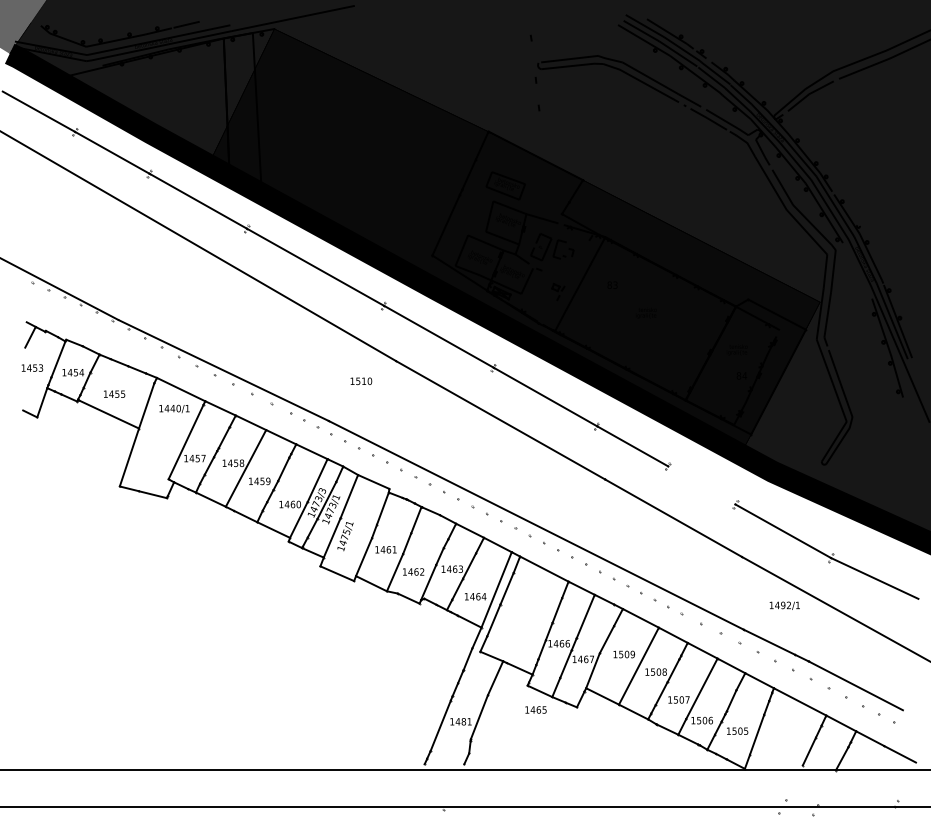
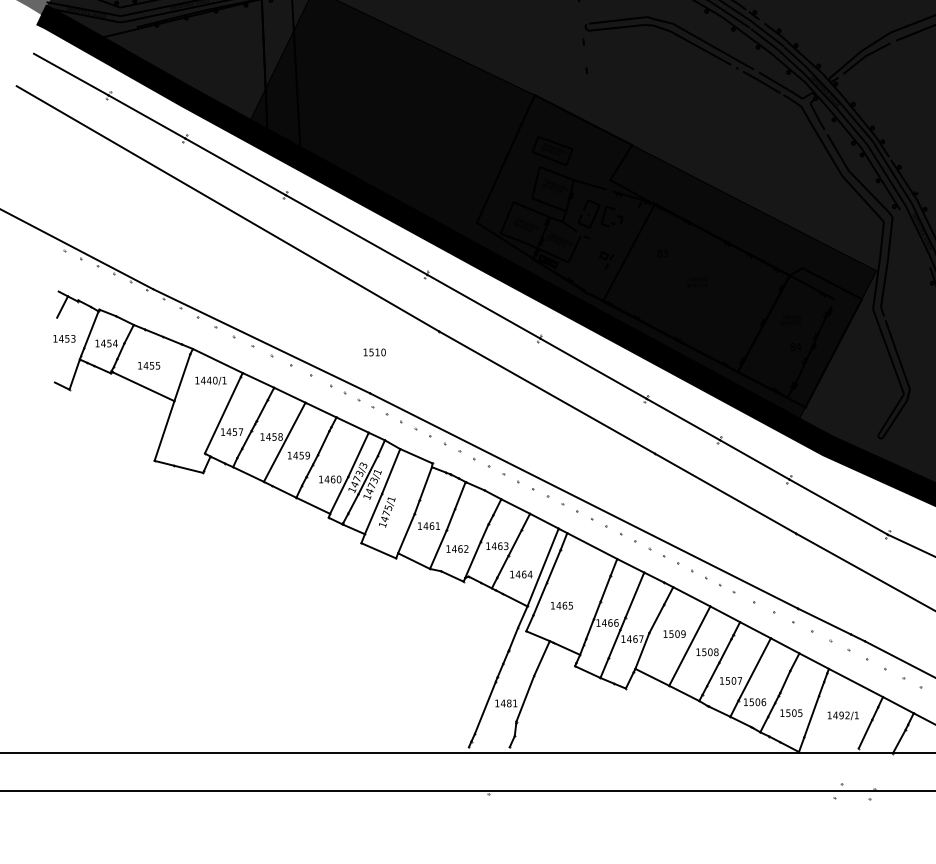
text: (361, 381) -> (374, 352), moved
line: (701, 485) -> (754, 459), added
text: (784, 605) -> (842, 715), moved
text: (535, 709) -> (561, 605), moved

